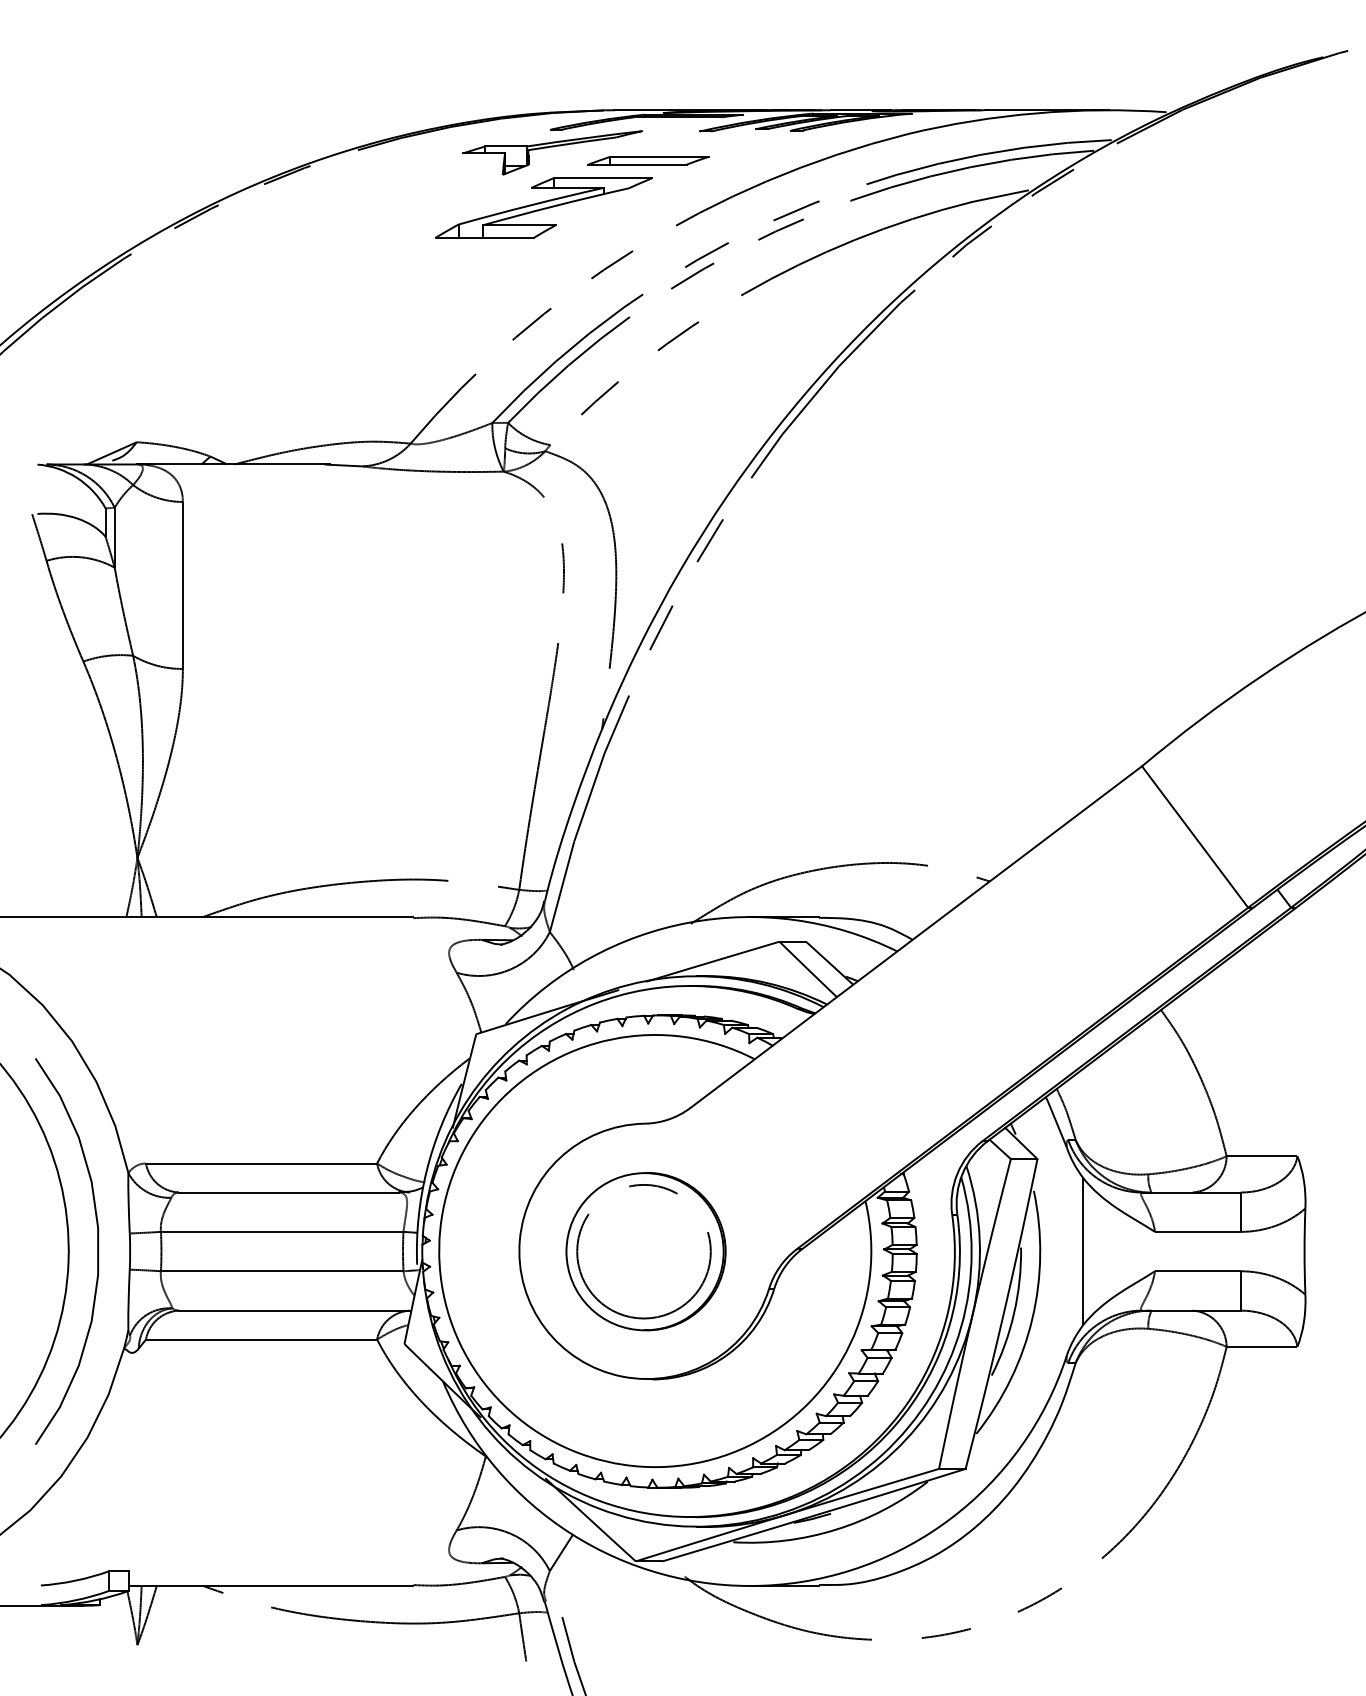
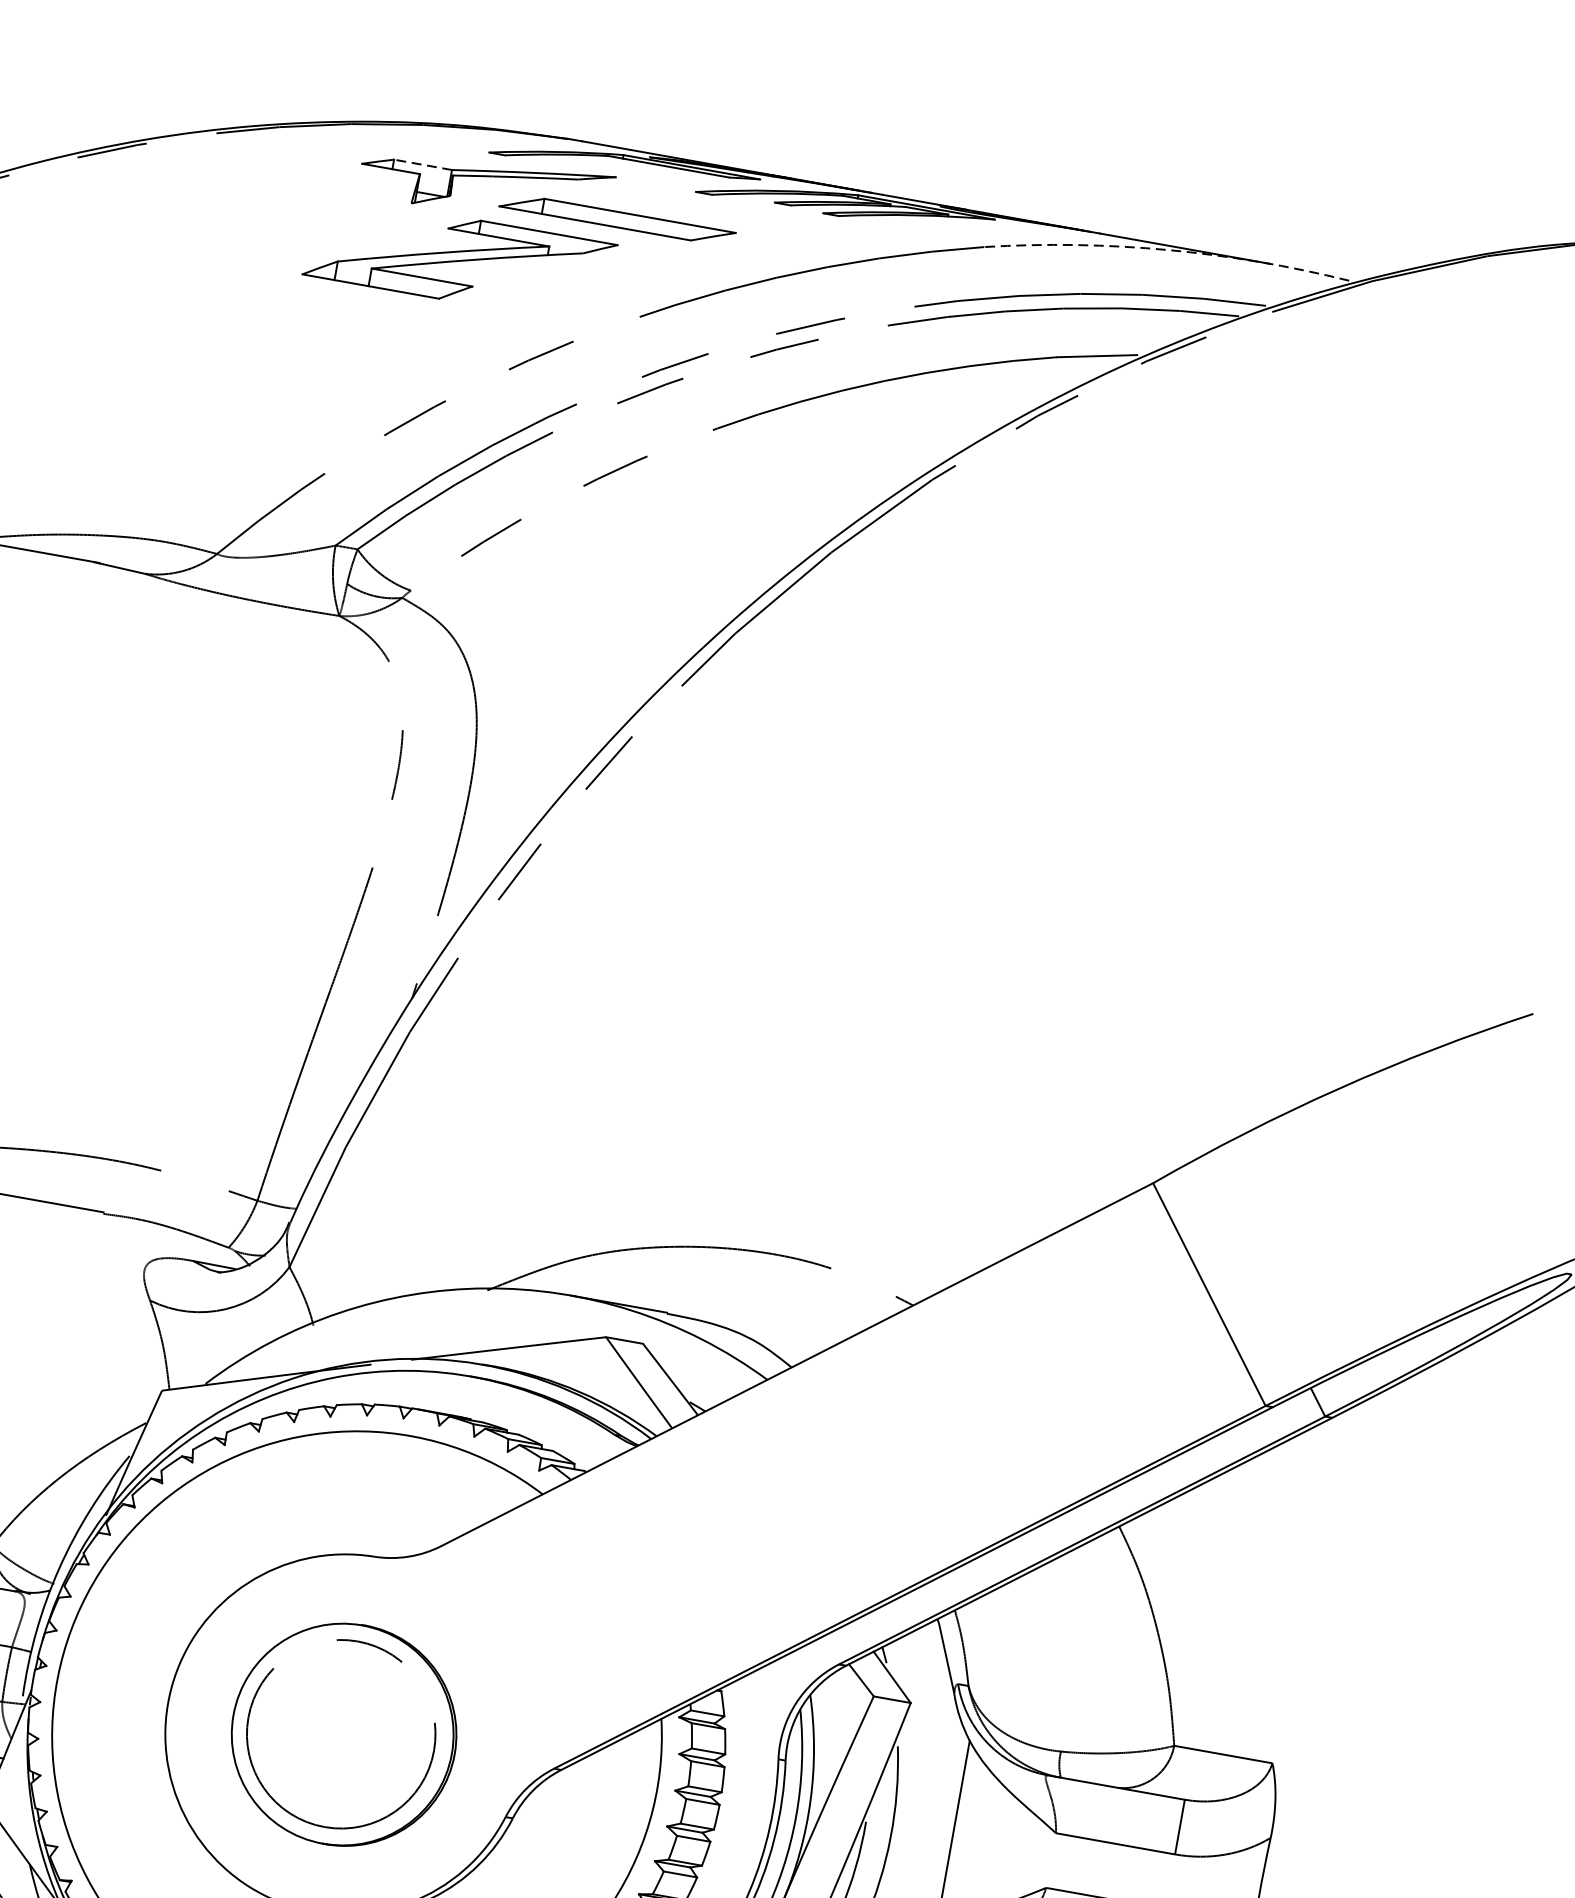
arc: (1036, 113) -> (1168, 250), solid -> dashed
line: (506, 146) -> (423, 164), solid -> dashed
part: (648, 160) -> (617, 219), size x1.4

